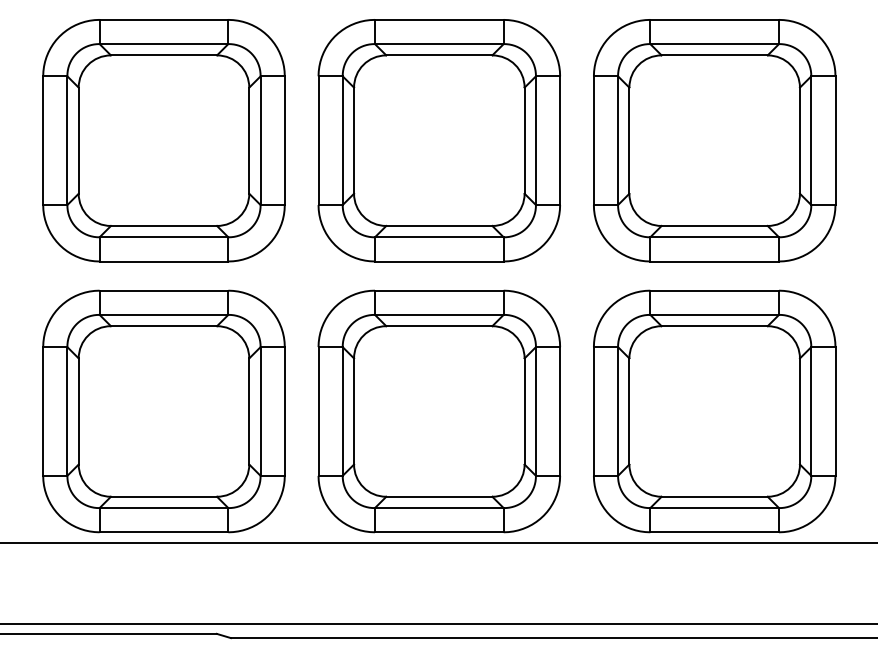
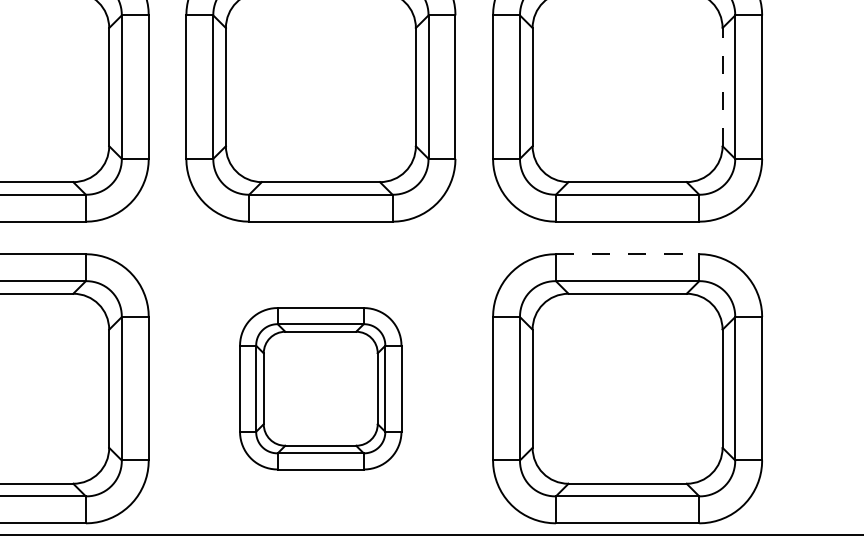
line: (799, 140) -> (722, 86), solid -> dashed
line: (715, 290) -> (628, 254), solid -> dashed
part: (438, 411) -> (319, 388), size x0.6

